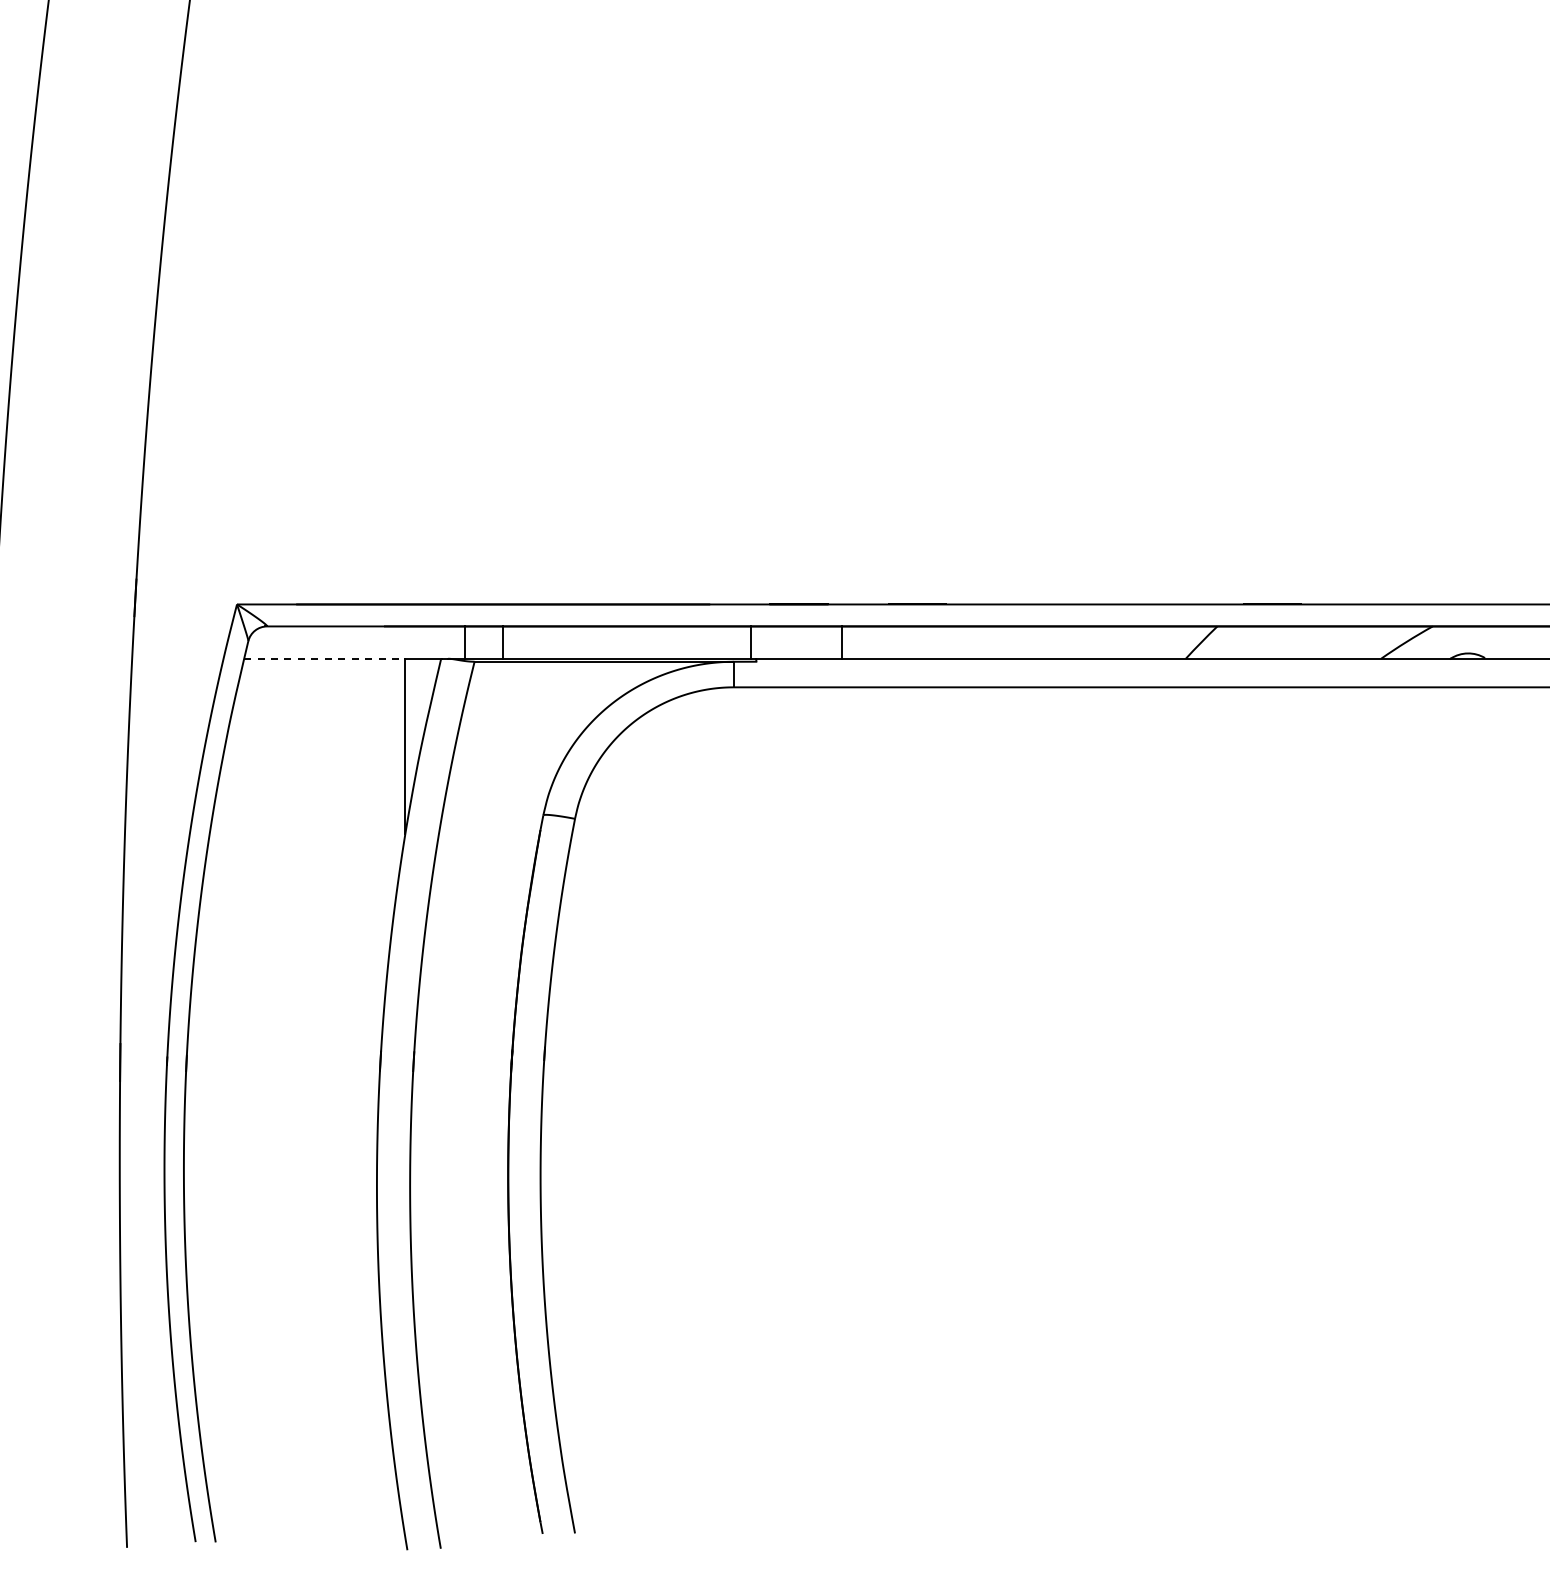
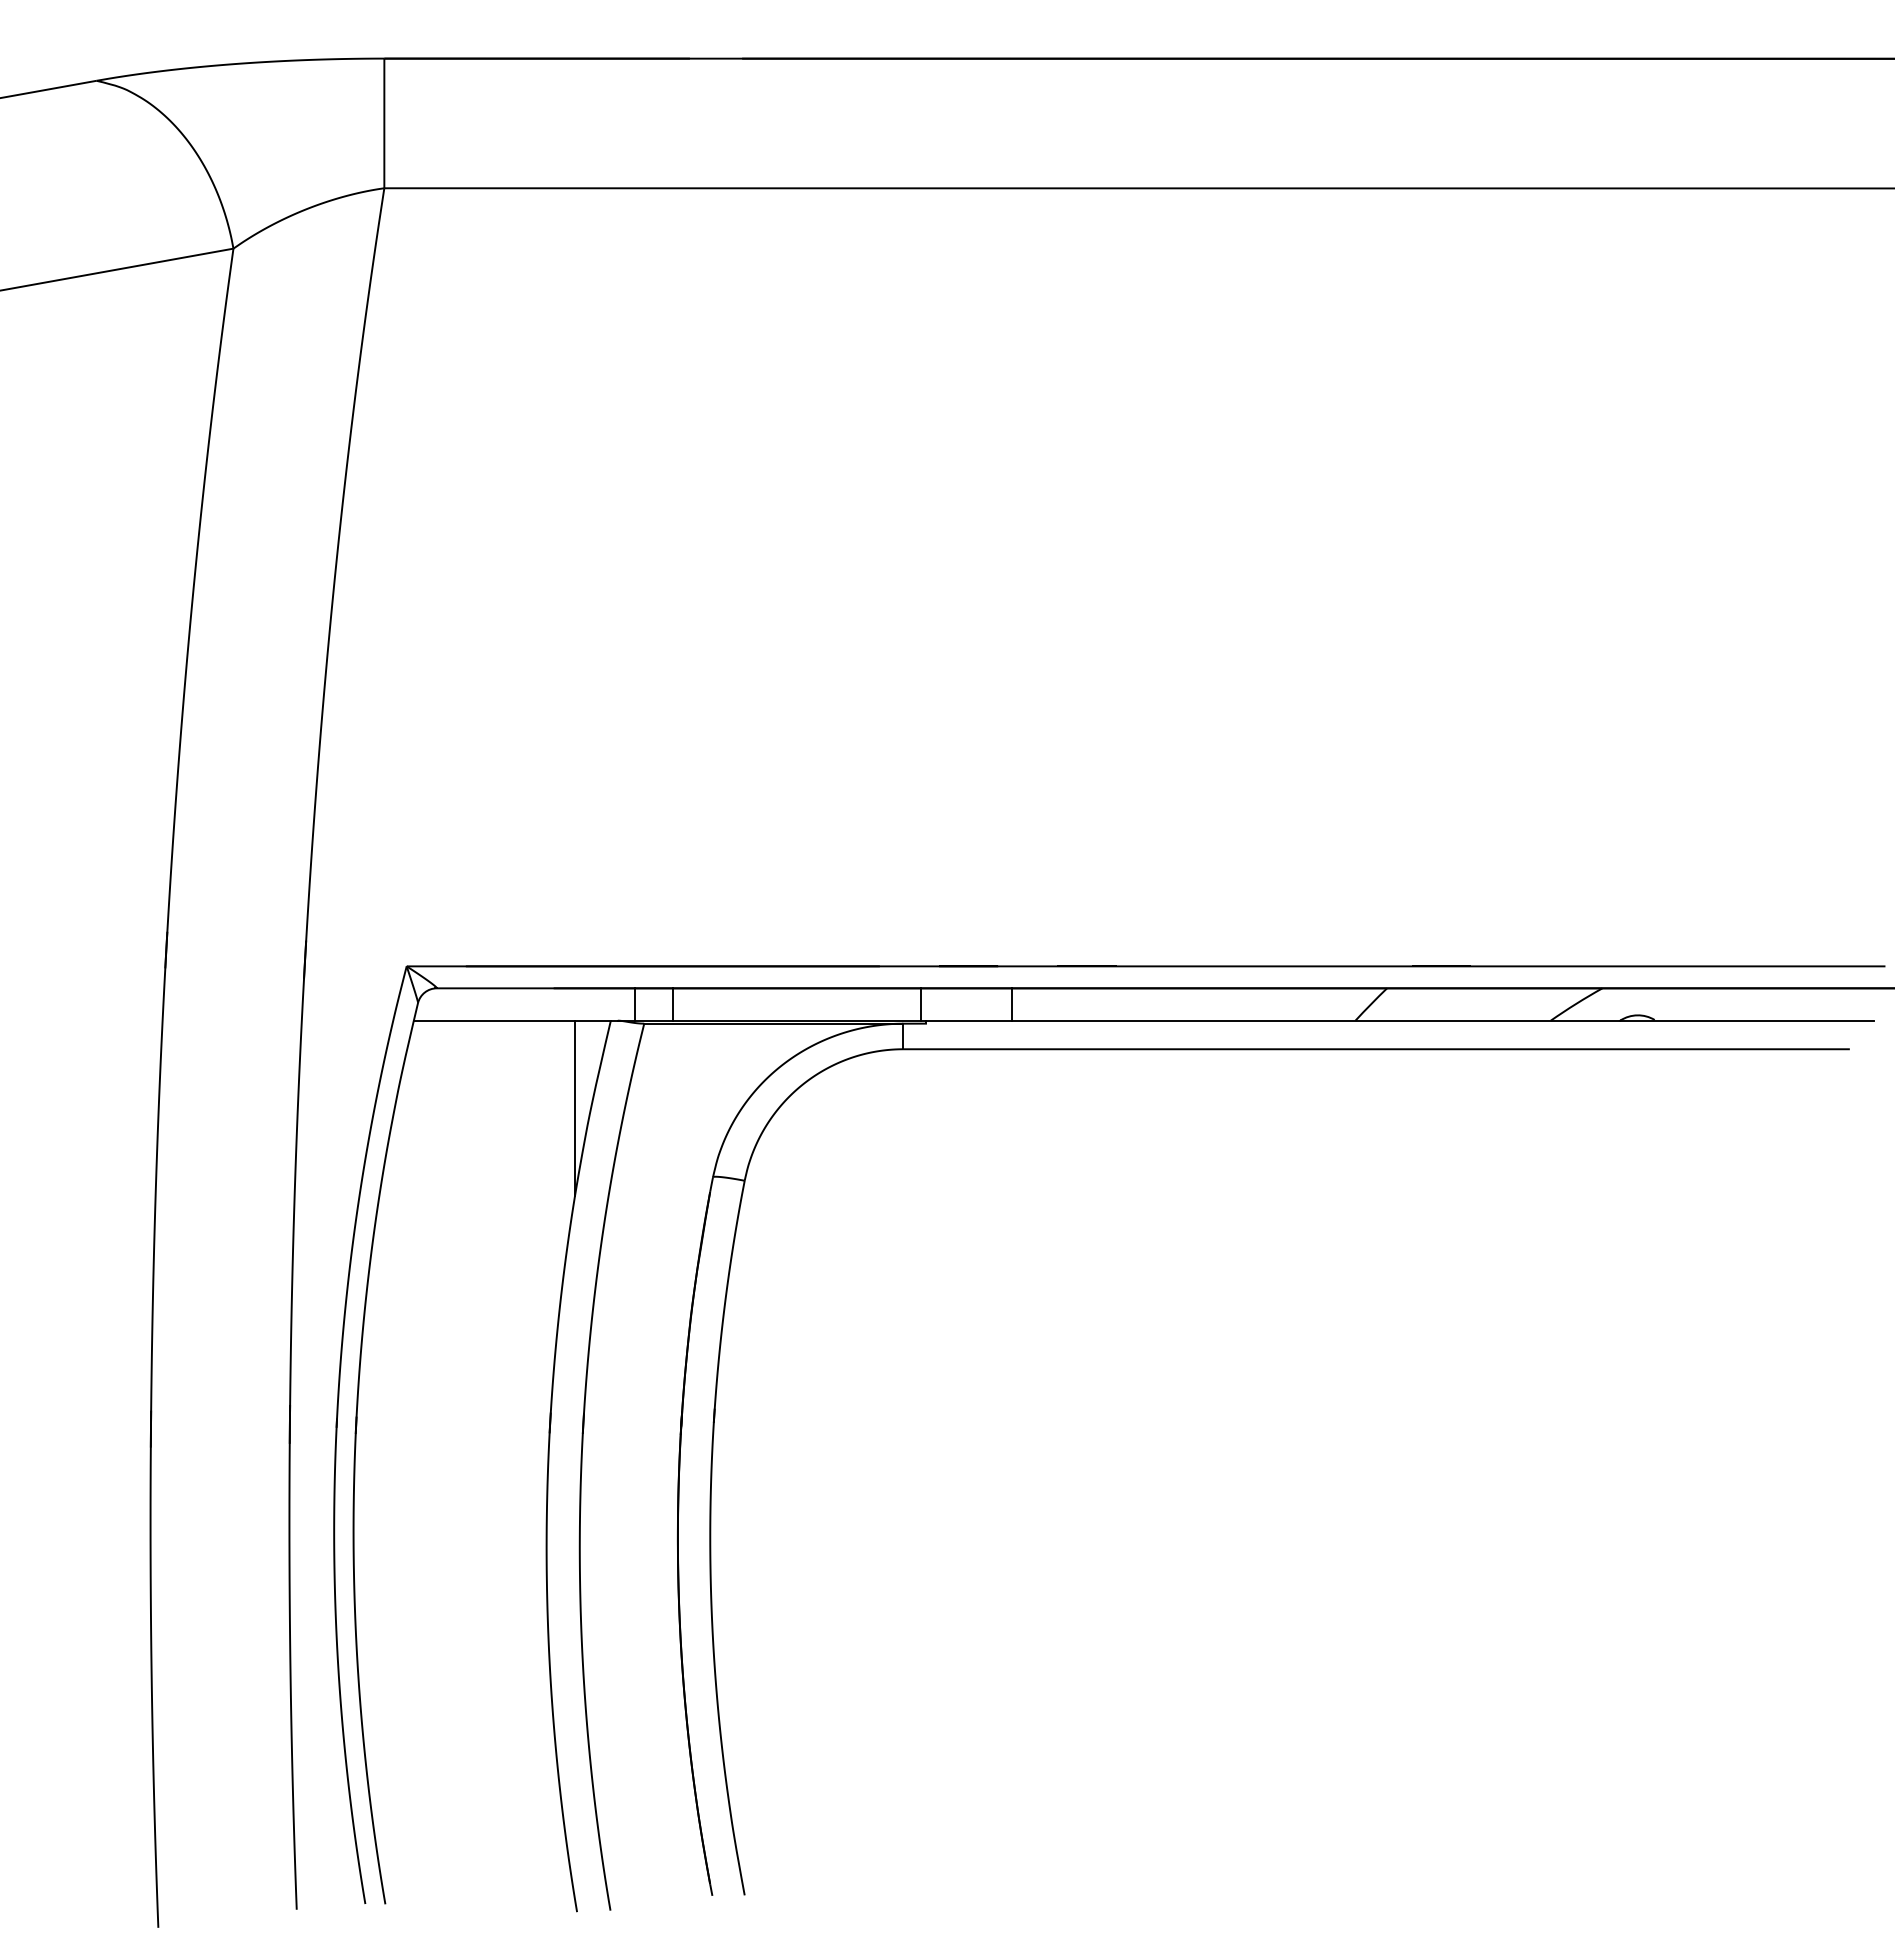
line: (324, 658) -> (494, 1020), dashed -> solid

